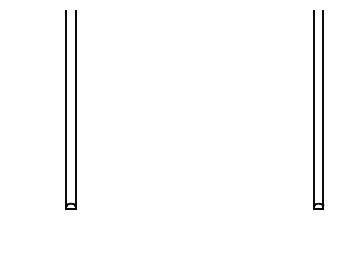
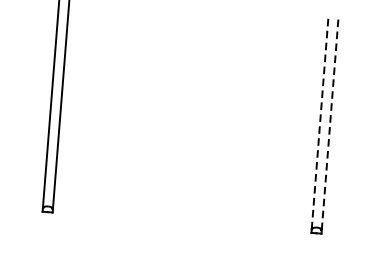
line: (314, 108) -> (320, 123), solid -> dashed
line: (323, 108) -> (330, 124), solid -> dashed

